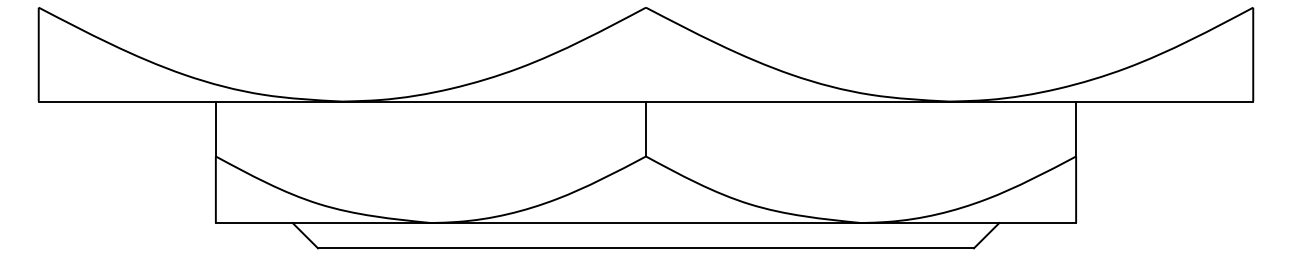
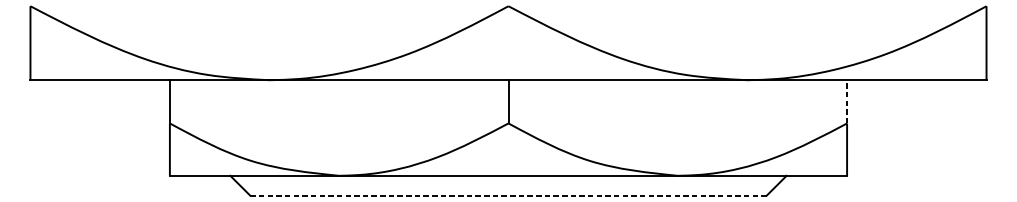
line: (1076, 128) -> (847, 101), solid -> dashed
line: (646, 248) -> (508, 195), solid -> dashed

